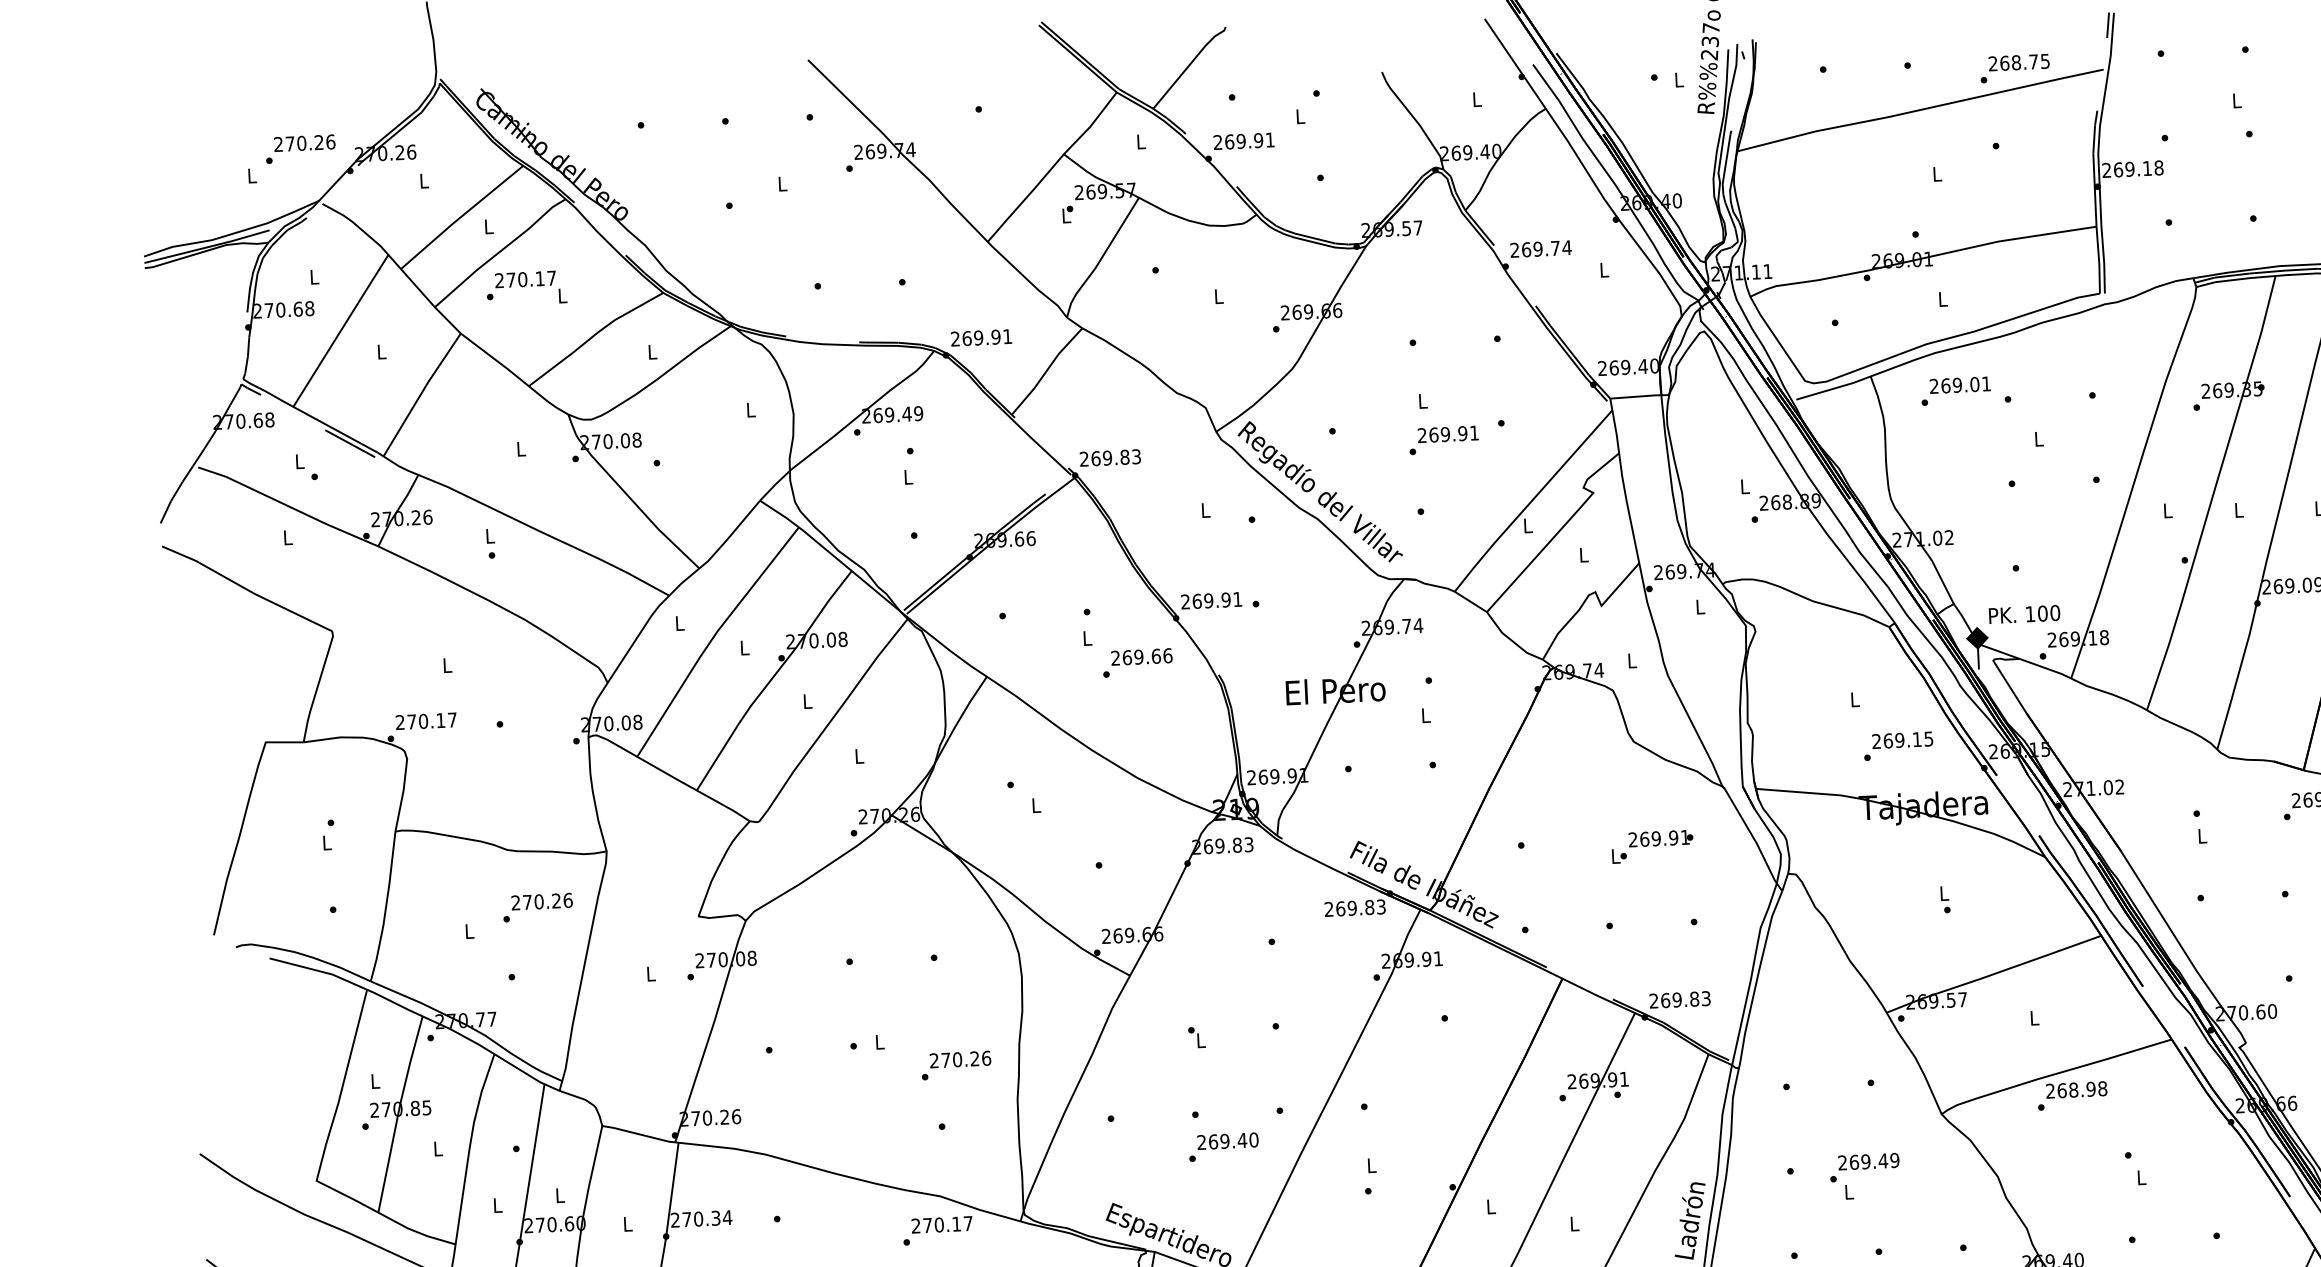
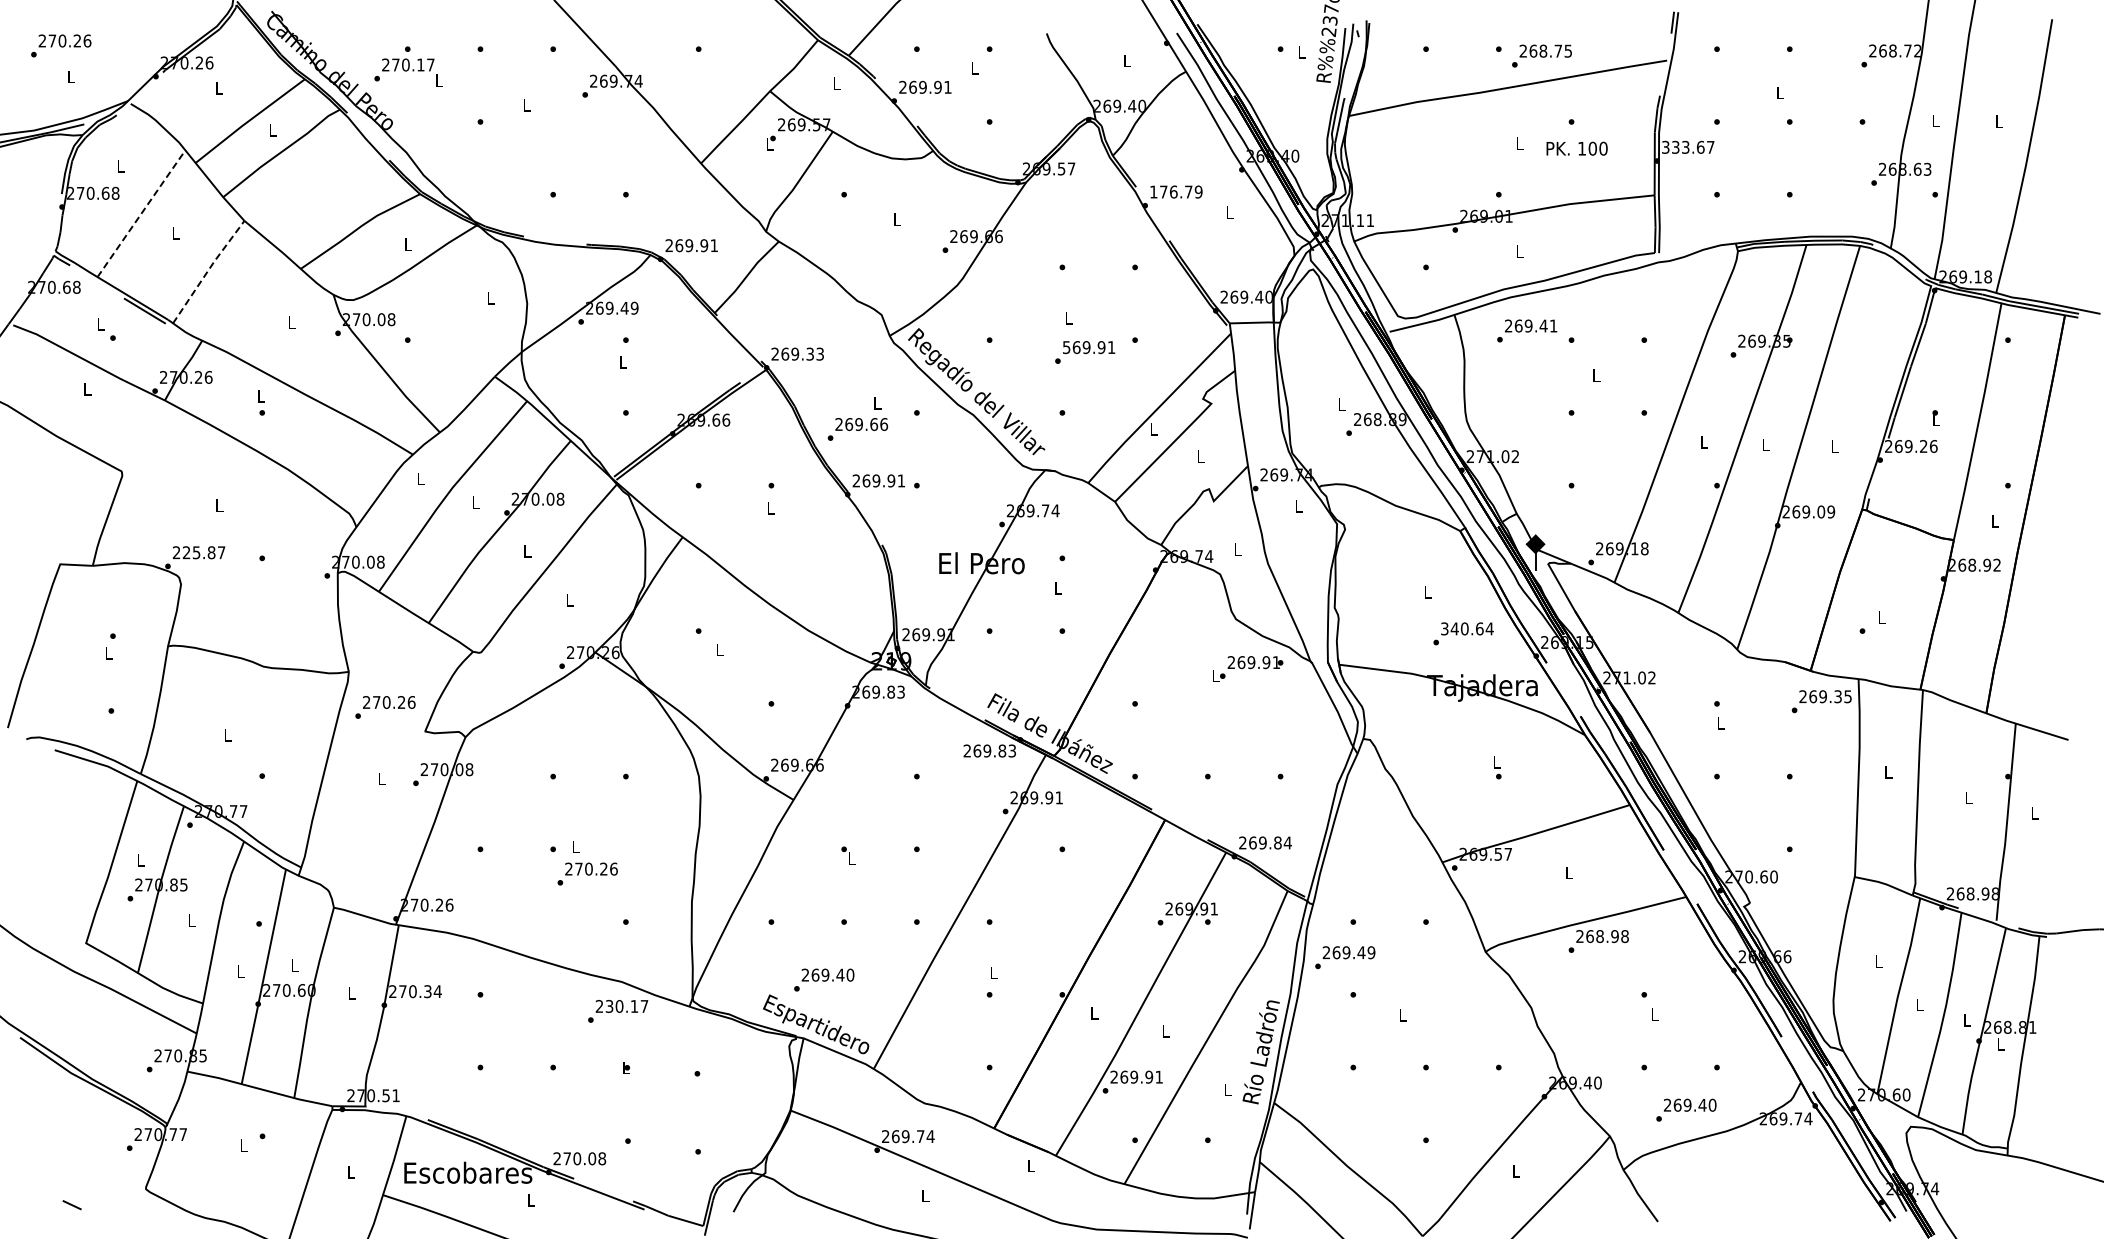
text: (2014, 67) -> (1541, 55), moved
text: (300, 148) -> (61, 45), moved
text: (2133, 168) -> (1688, 146), 269.18 -> 333.67
text: (1541, 248) -> (1176, 191), 269.74 -> 176.79
text: (526, 288) -> (408, 72), moved
line: (340, 330) -> (141, 213), solid -> dashed
text: (1974, 383) -> (1543, 325), 269.01 -> 269.41
line: (421, 393) -> (208, 270), solid -> dashed
text: (1422, 435) -> (1066, 347), 269.91 -> 569.91
text: (1125, 456) -> (810, 353), 269.83 -> 269.33
text: (2023, 614) -> (1576, 148), moved
text: (1137, 663) -> (857, 429), moved
text: (425, 721) -> (198, 552), 270.17 -> 225.87
text: (1902, 739) -> (1467, 628), 269.15 -> 340.64
text: (1653, 845) -> (1248, 668), moved
text: (537, 907) -> (385, 707), moved
text: (1705, 998) -> (1287, 842), 269.83 -> 269.84
text: (956, 1064) -> (587, 873), moved
text: (1224, 1146) -> (824, 979), moved
text: (1864, 1167) -> (1345, 957), moved
text: (927, 1224) -> (609, 1005), 270.17 -> 230.17

